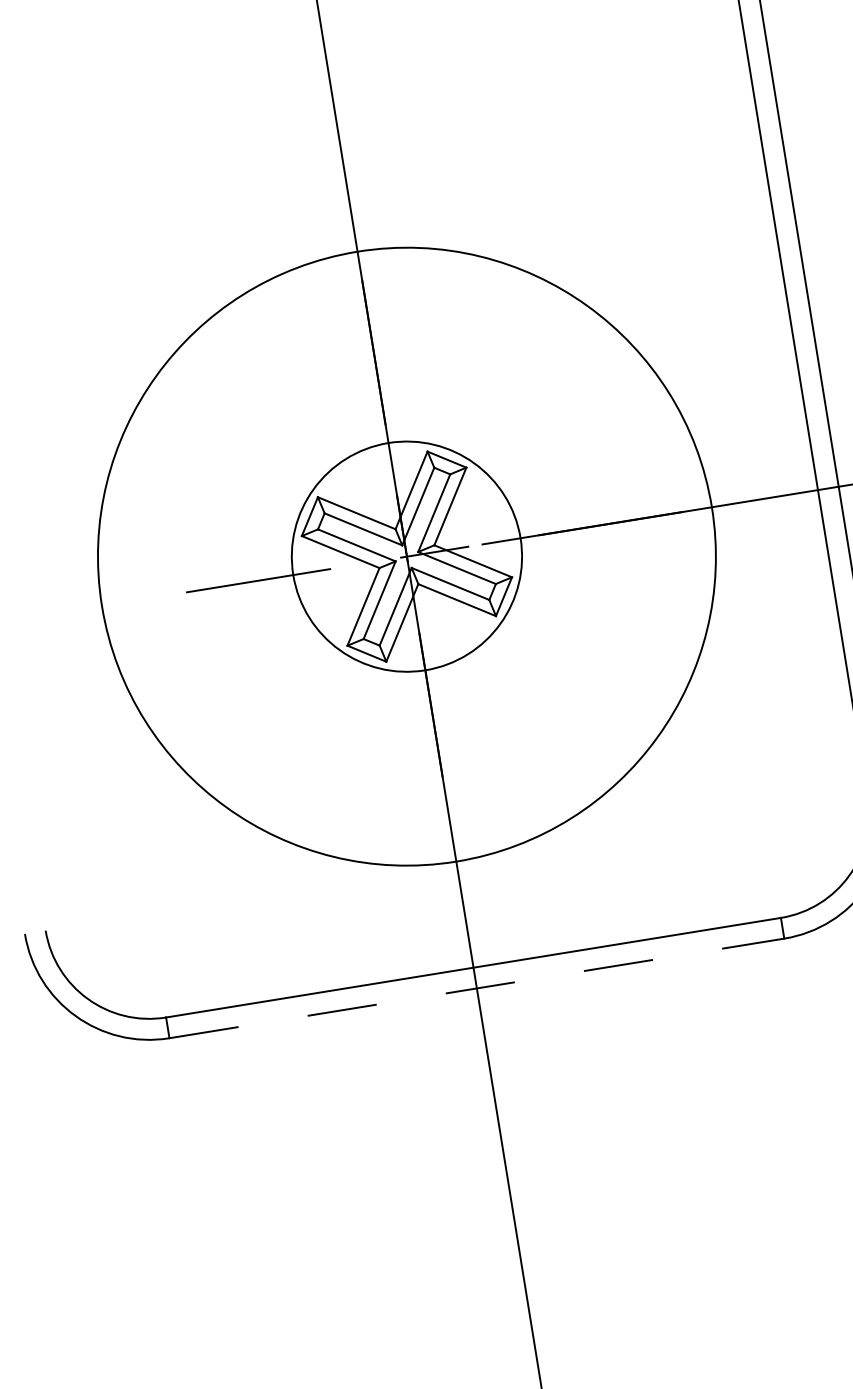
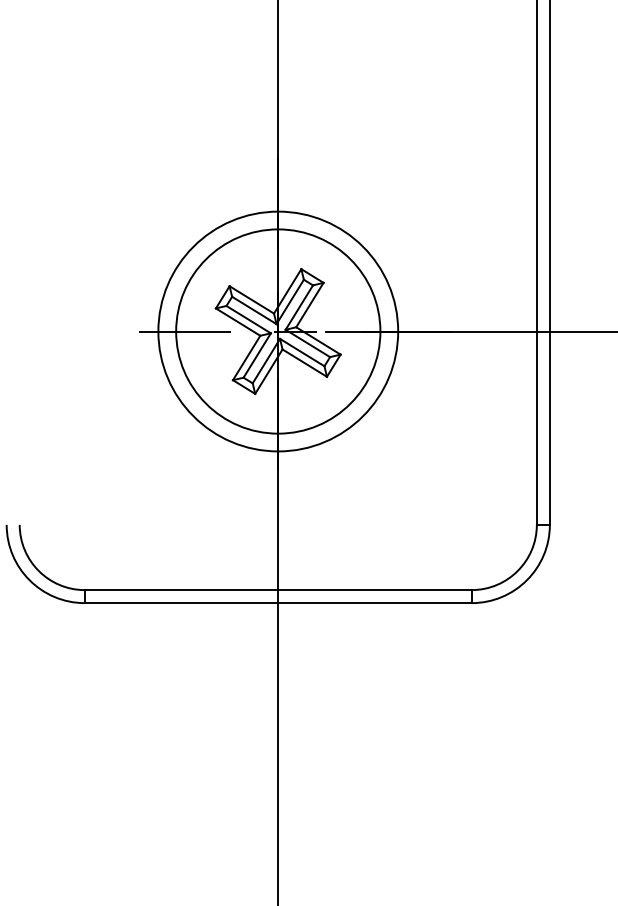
circle: (407, 556) -> (278, 331), size x0.62
circle: (407, 556) -> (278, 331), size x1.43
line: (477, 988) -> (278, 603), dashed -> solid

